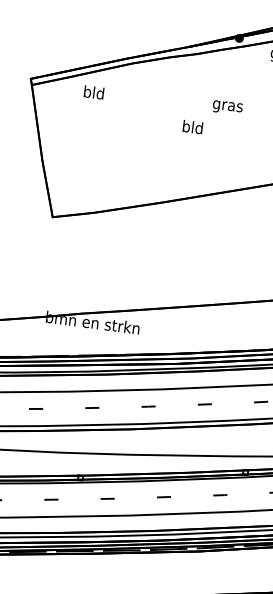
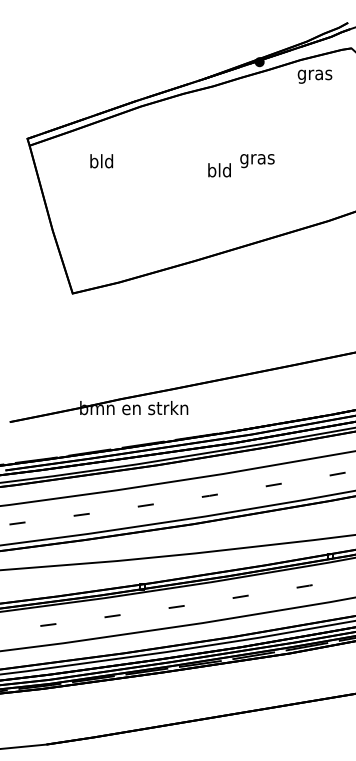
text: (93, 92) -> (101, 161), moved
text: (227, 108) -> (257, 161), moved

